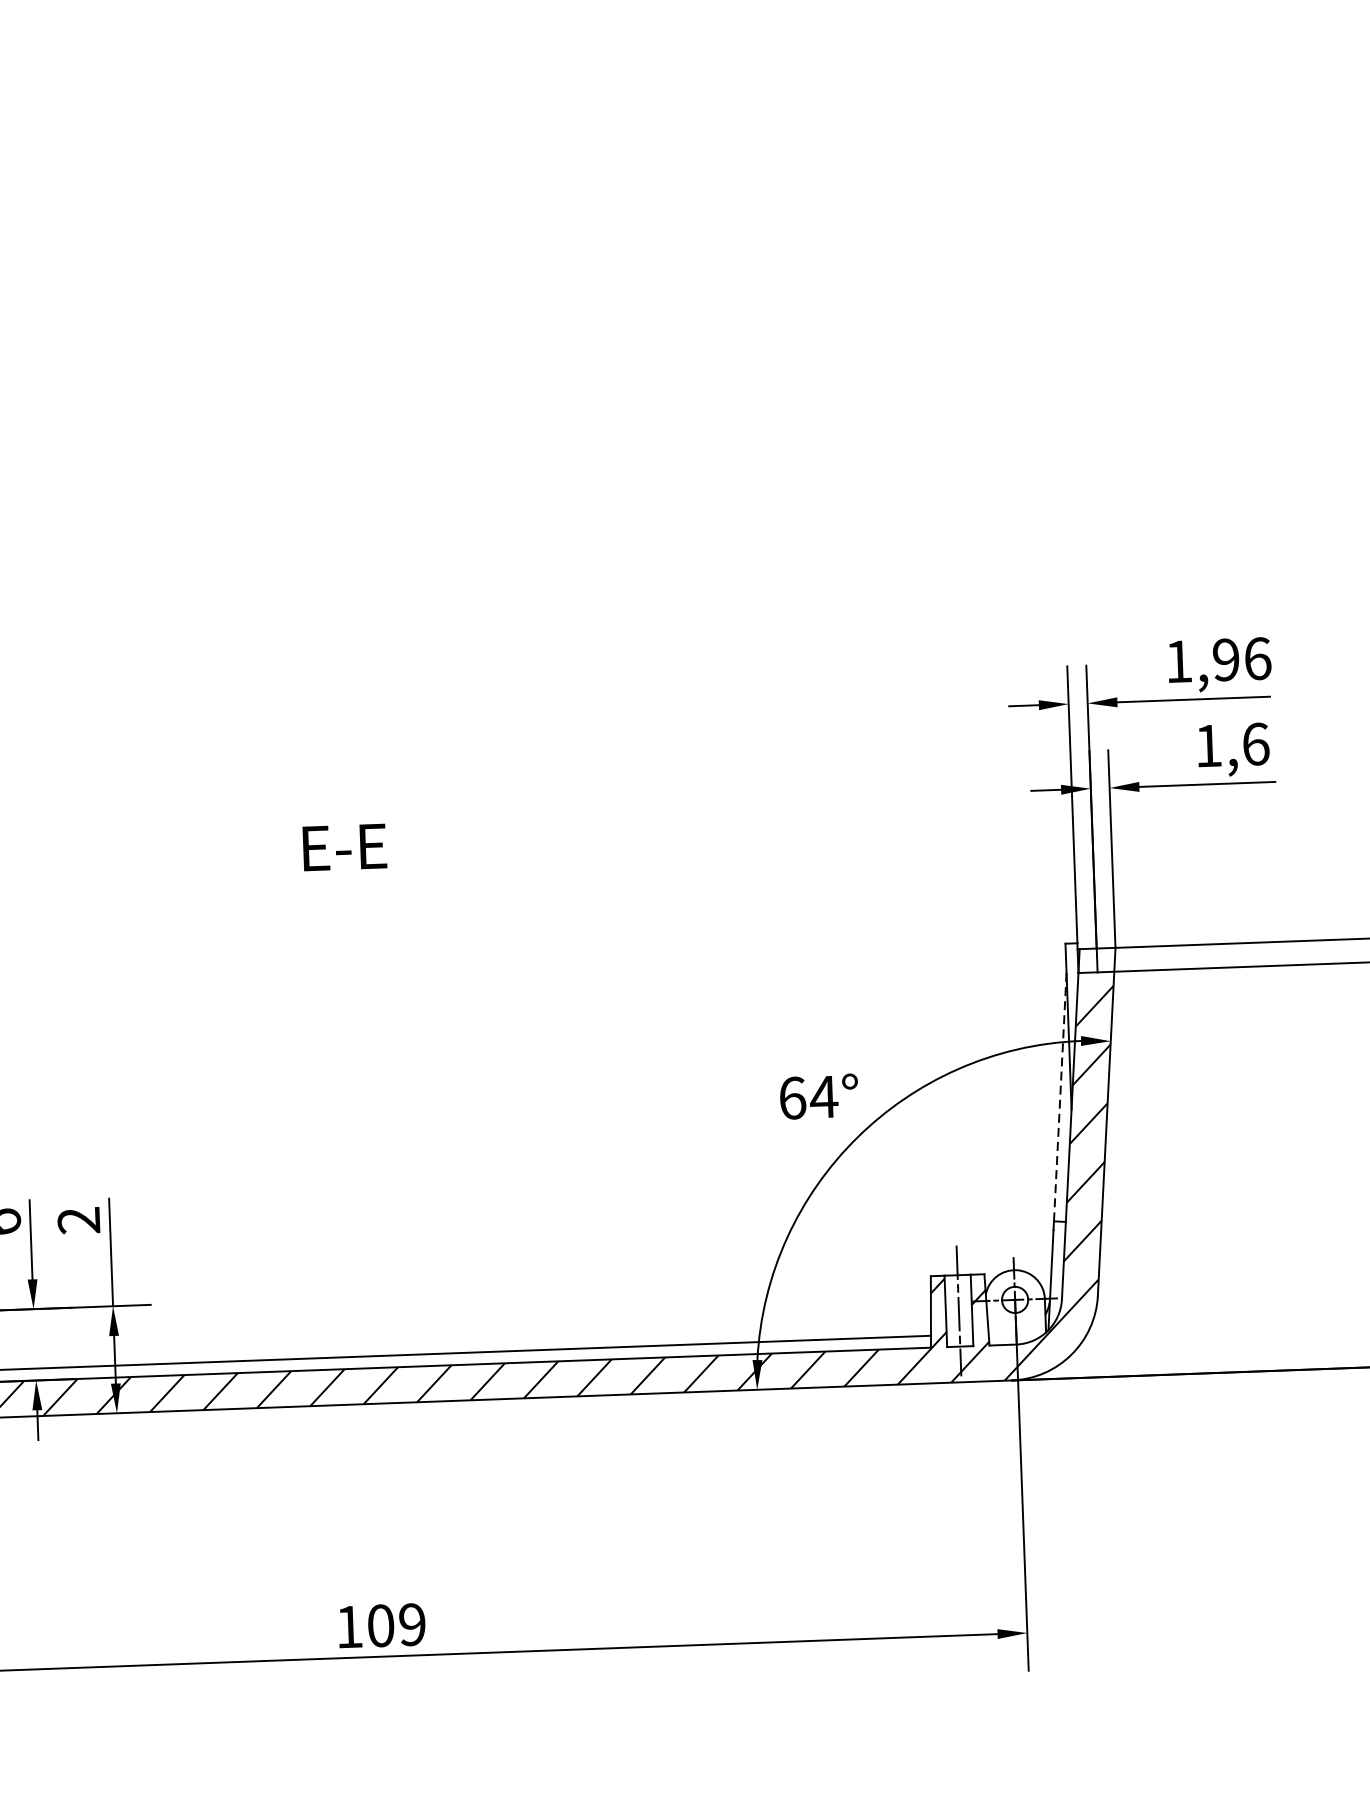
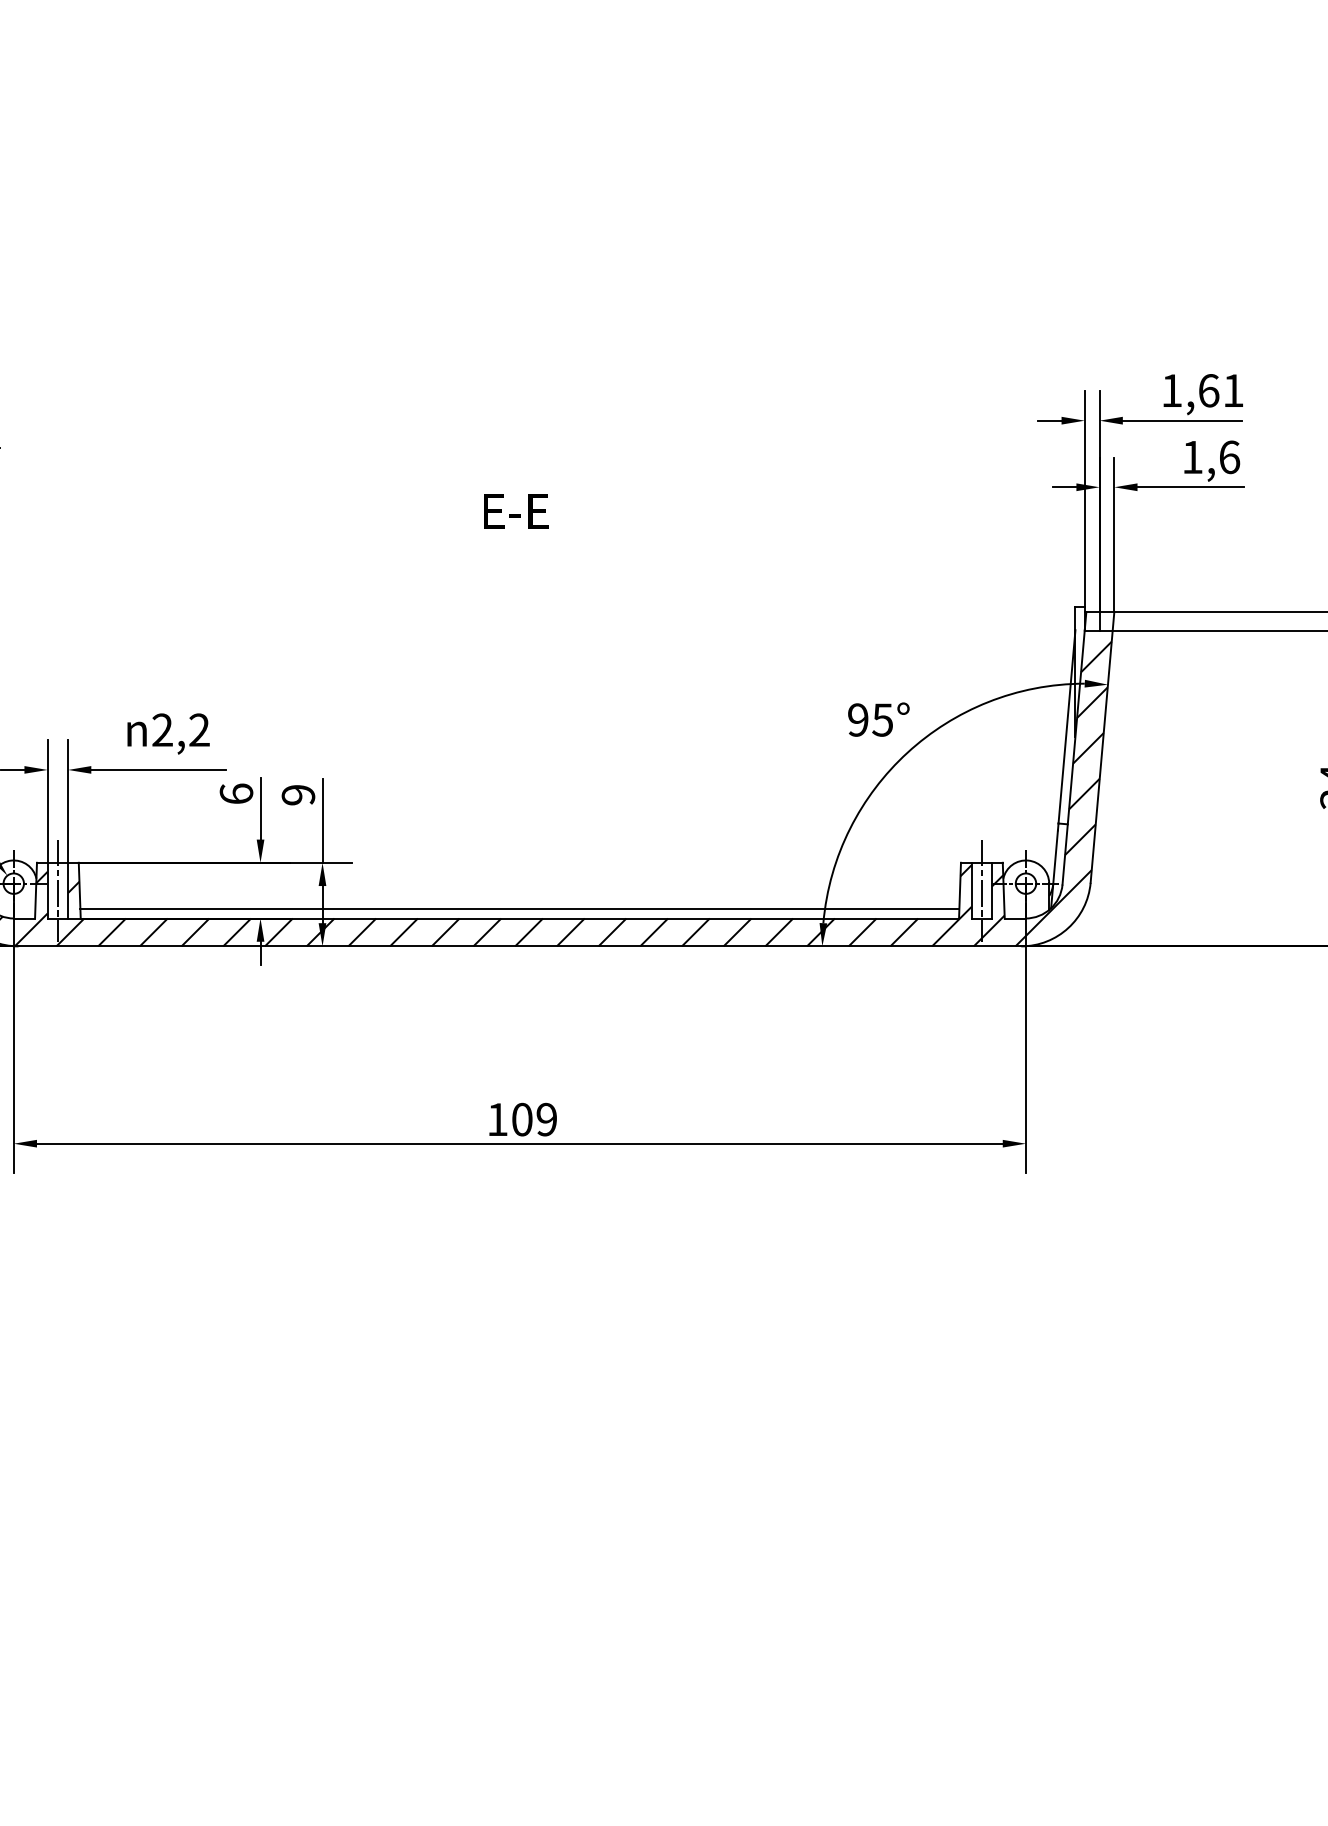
text: (1241, 659) -> (1220, 390), 1,96 -> 1,61
text: (808, 1096) -> (870, 719), 64° -> 95°
line: (1060, 1096) -> (1067, 726), dashed -> solid
text: (79, 1221) -> (298, 795), 2 -> 9

